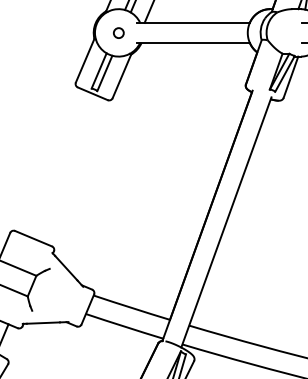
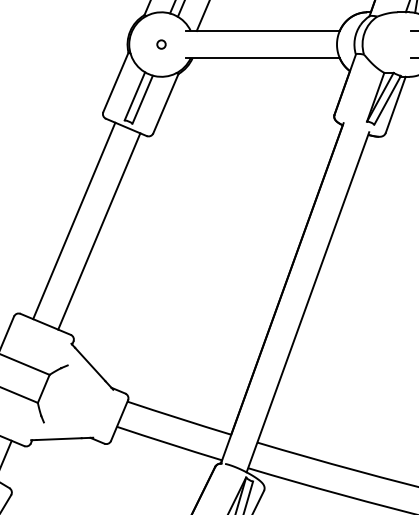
circle: (118, 32) -> (161, 44), size x0.62
line: (54, 162) -> (74, 220), added
line: (72, 170) -> (98, 231), added

